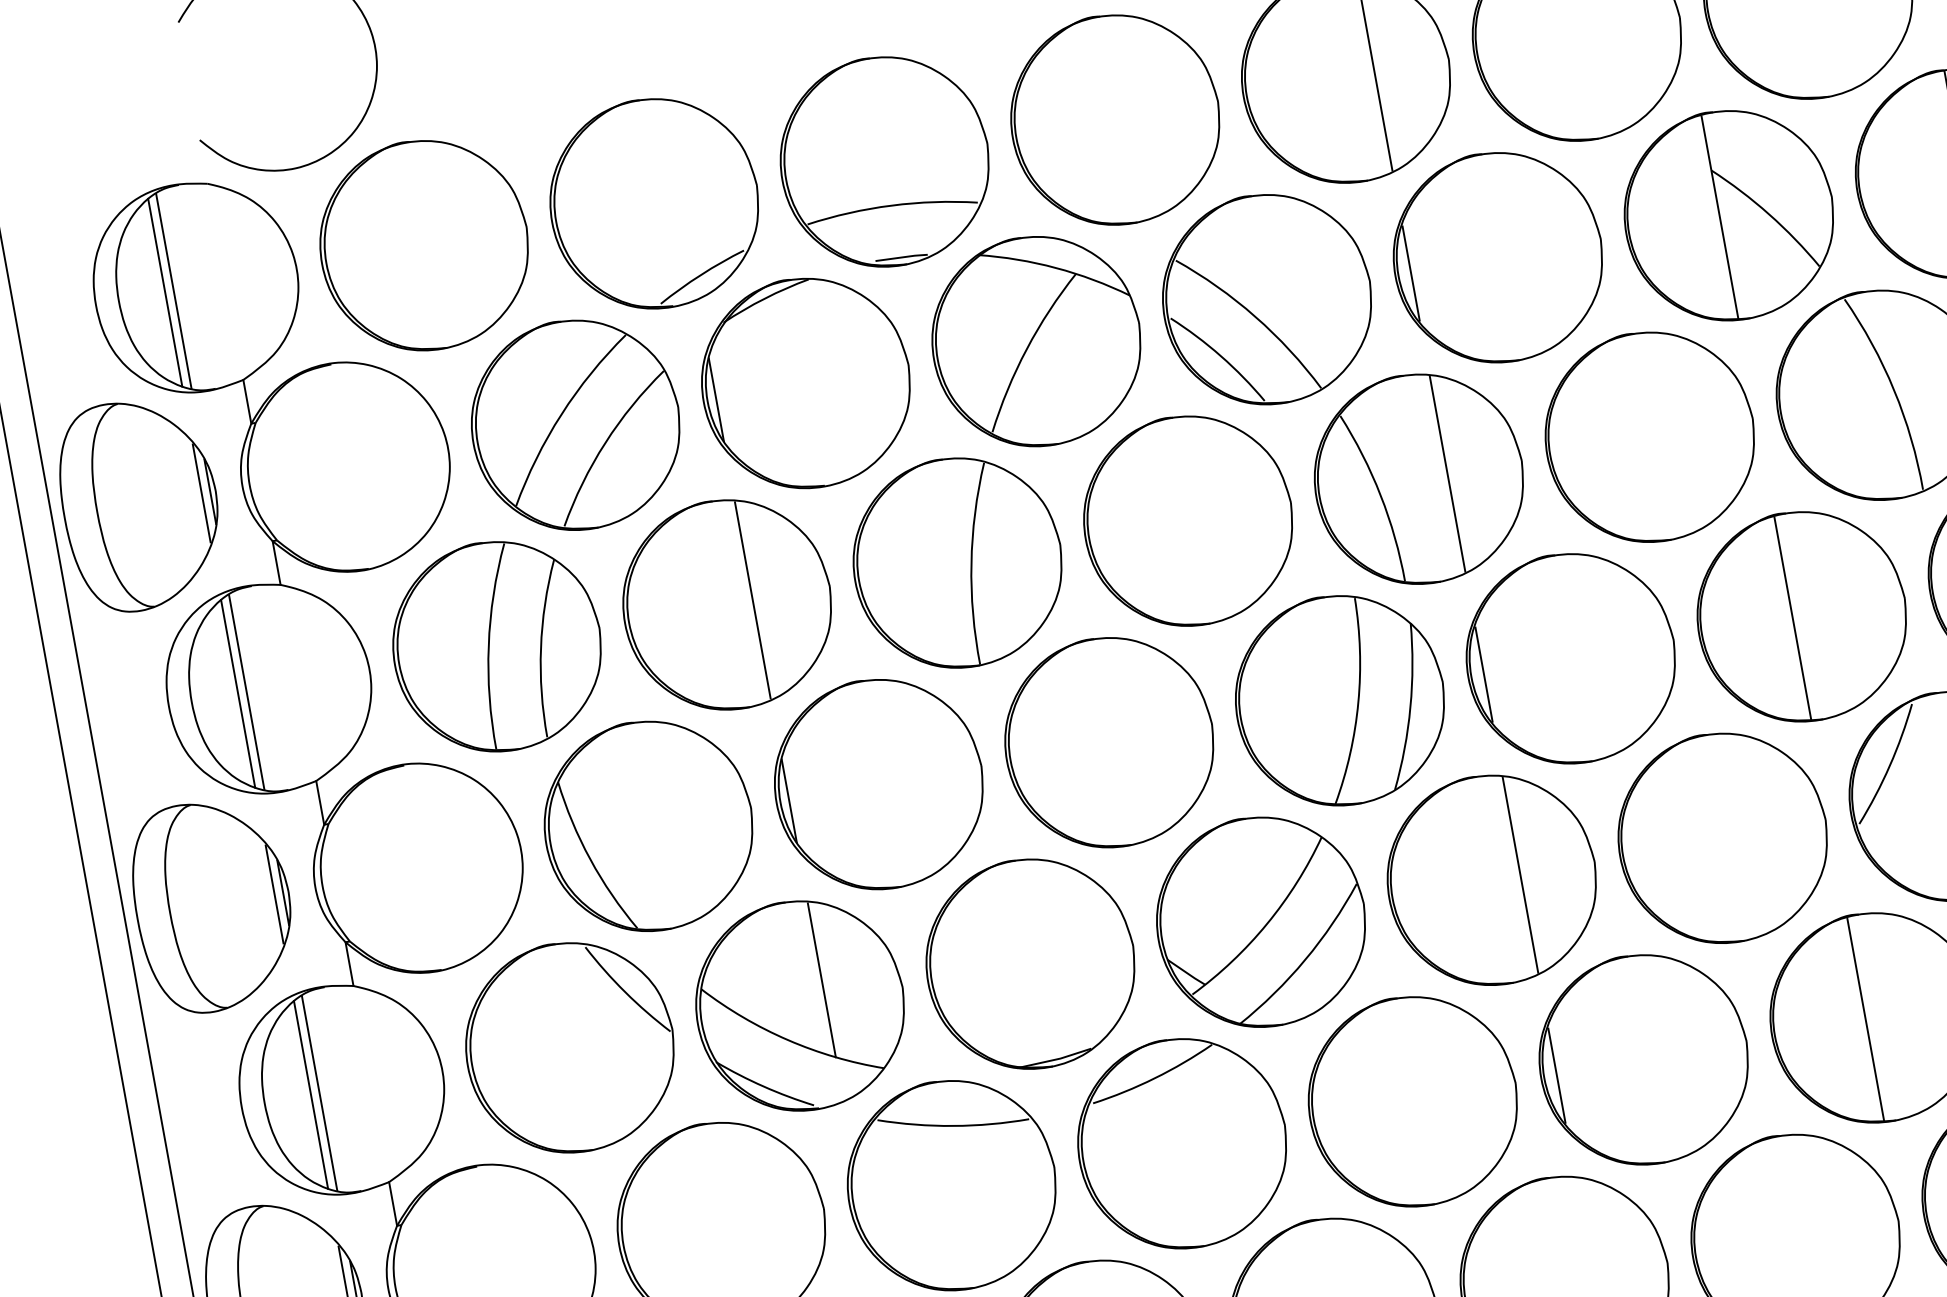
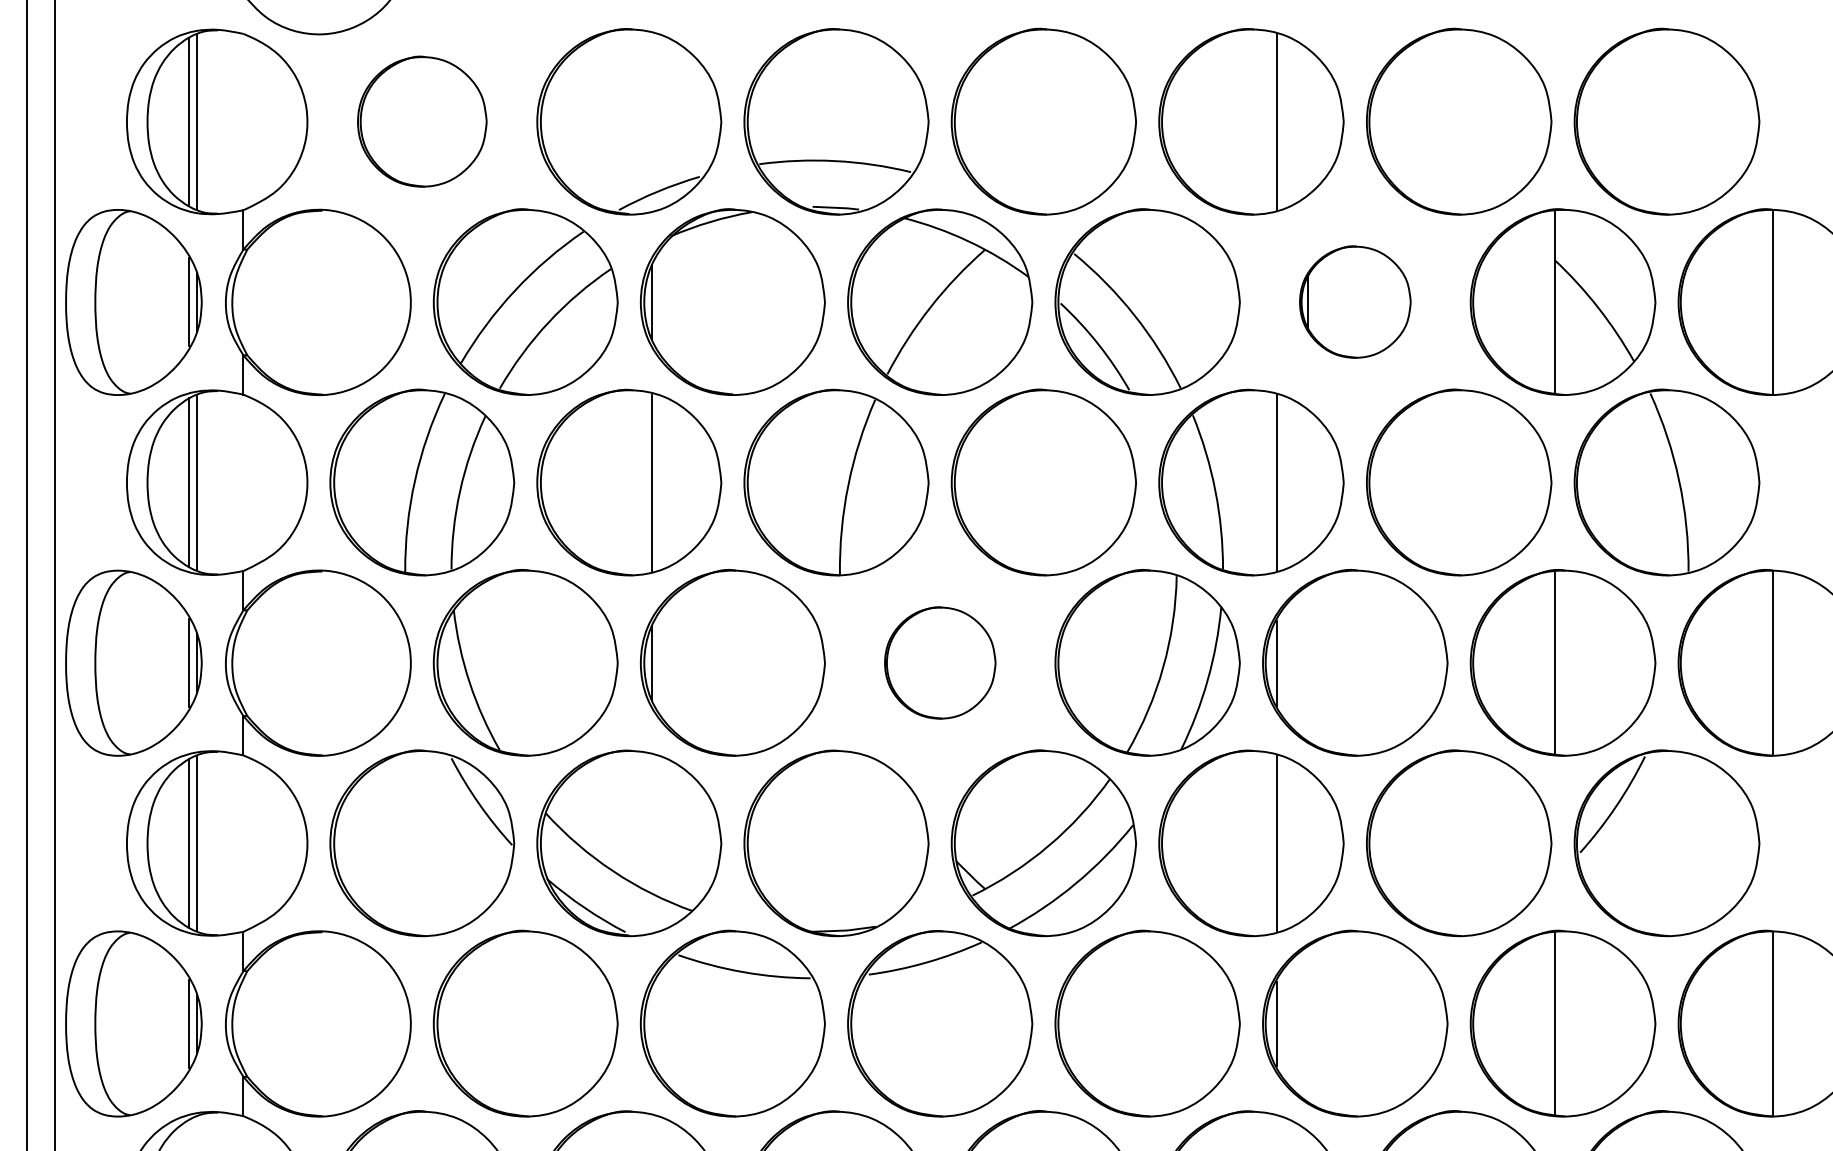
part: (424, 245) -> (422, 121), size x0.7
part: (1498, 256) -> (1355, 301), size x0.6
part: (1109, 741) -> (940, 662), size x0.6
line: (822, 980) -> (652, 824), removed

